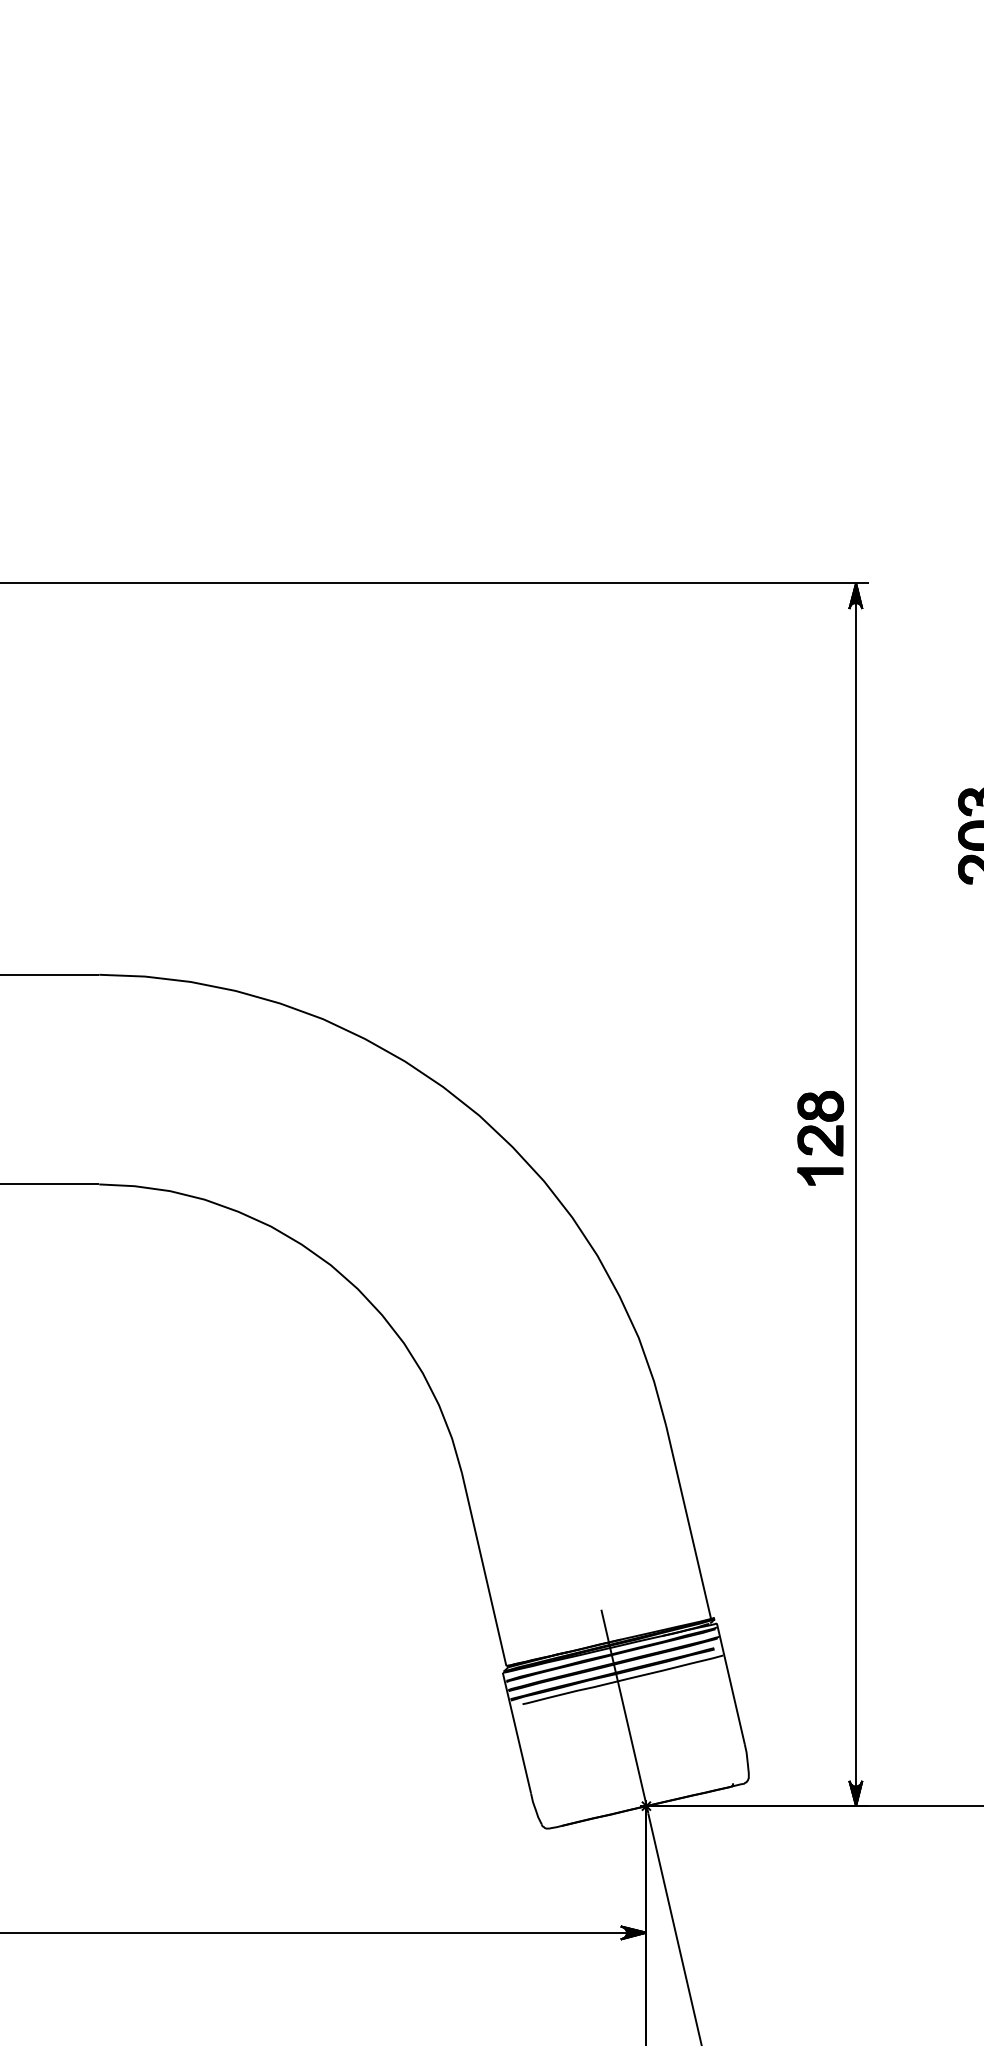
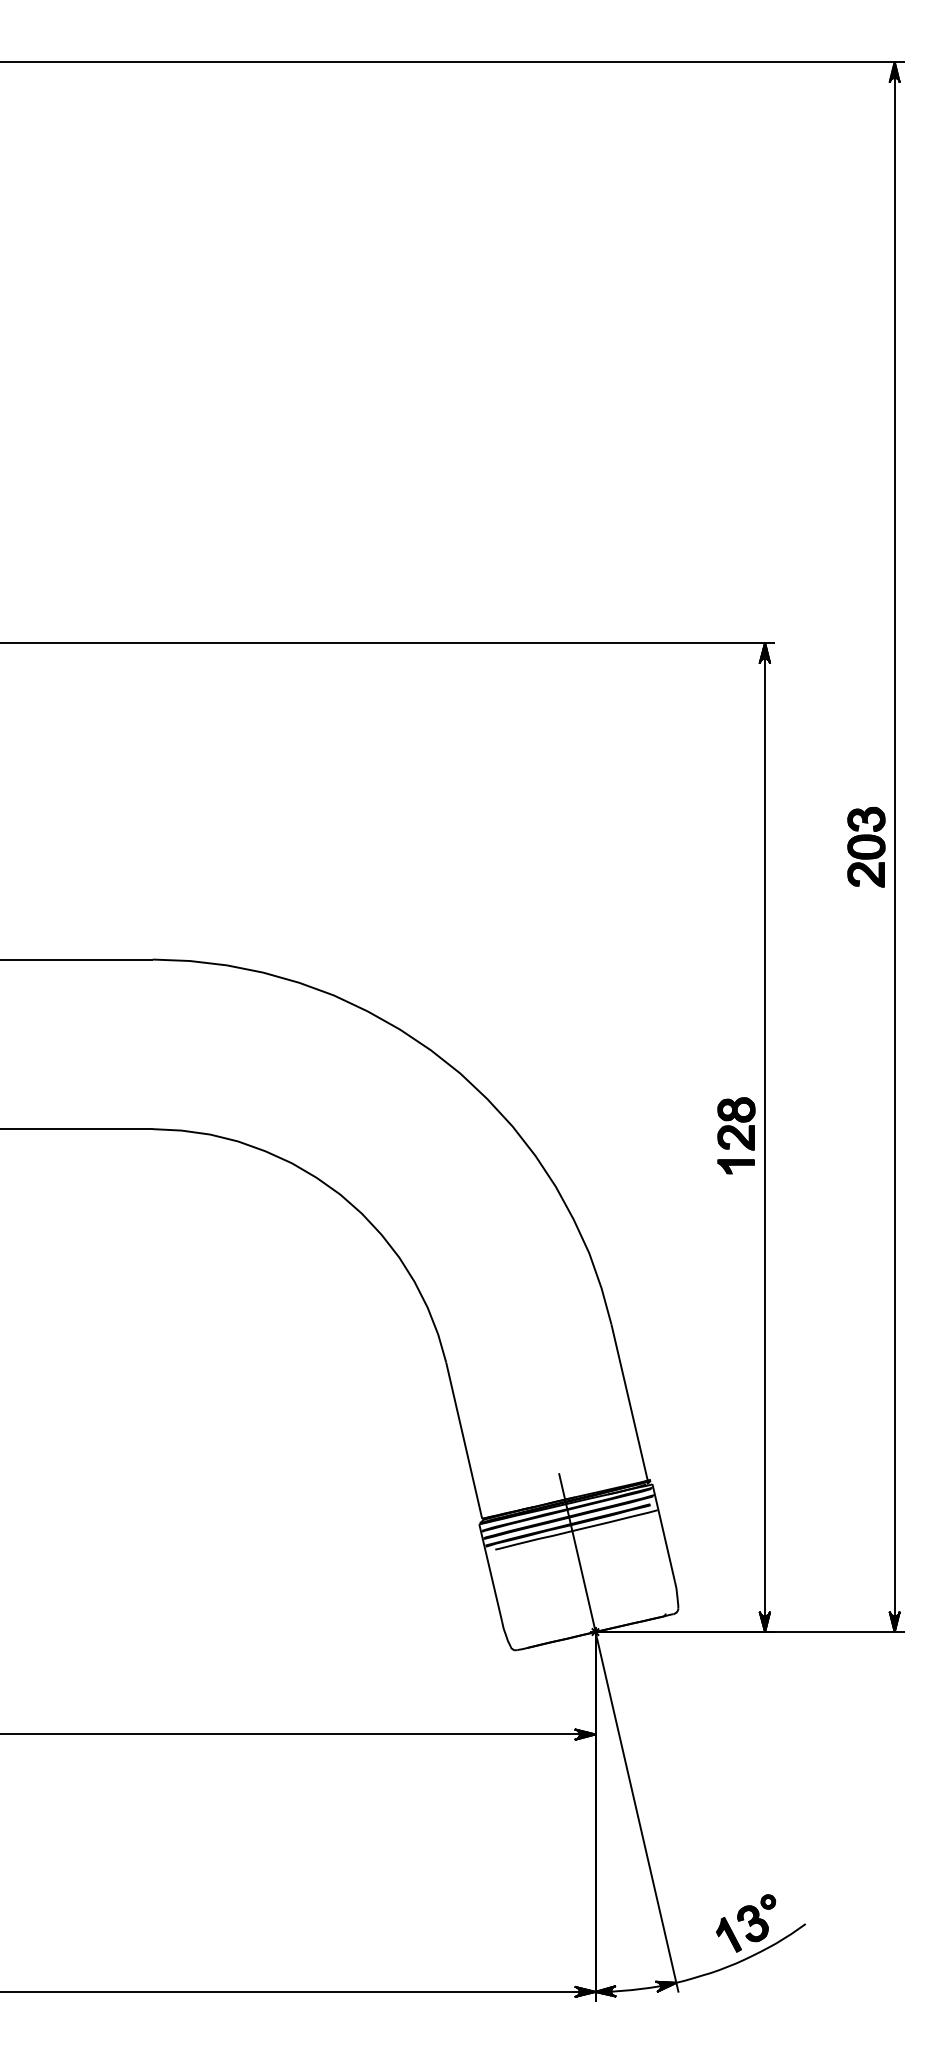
part: (820, 1137) -> (736, 1135), moved

